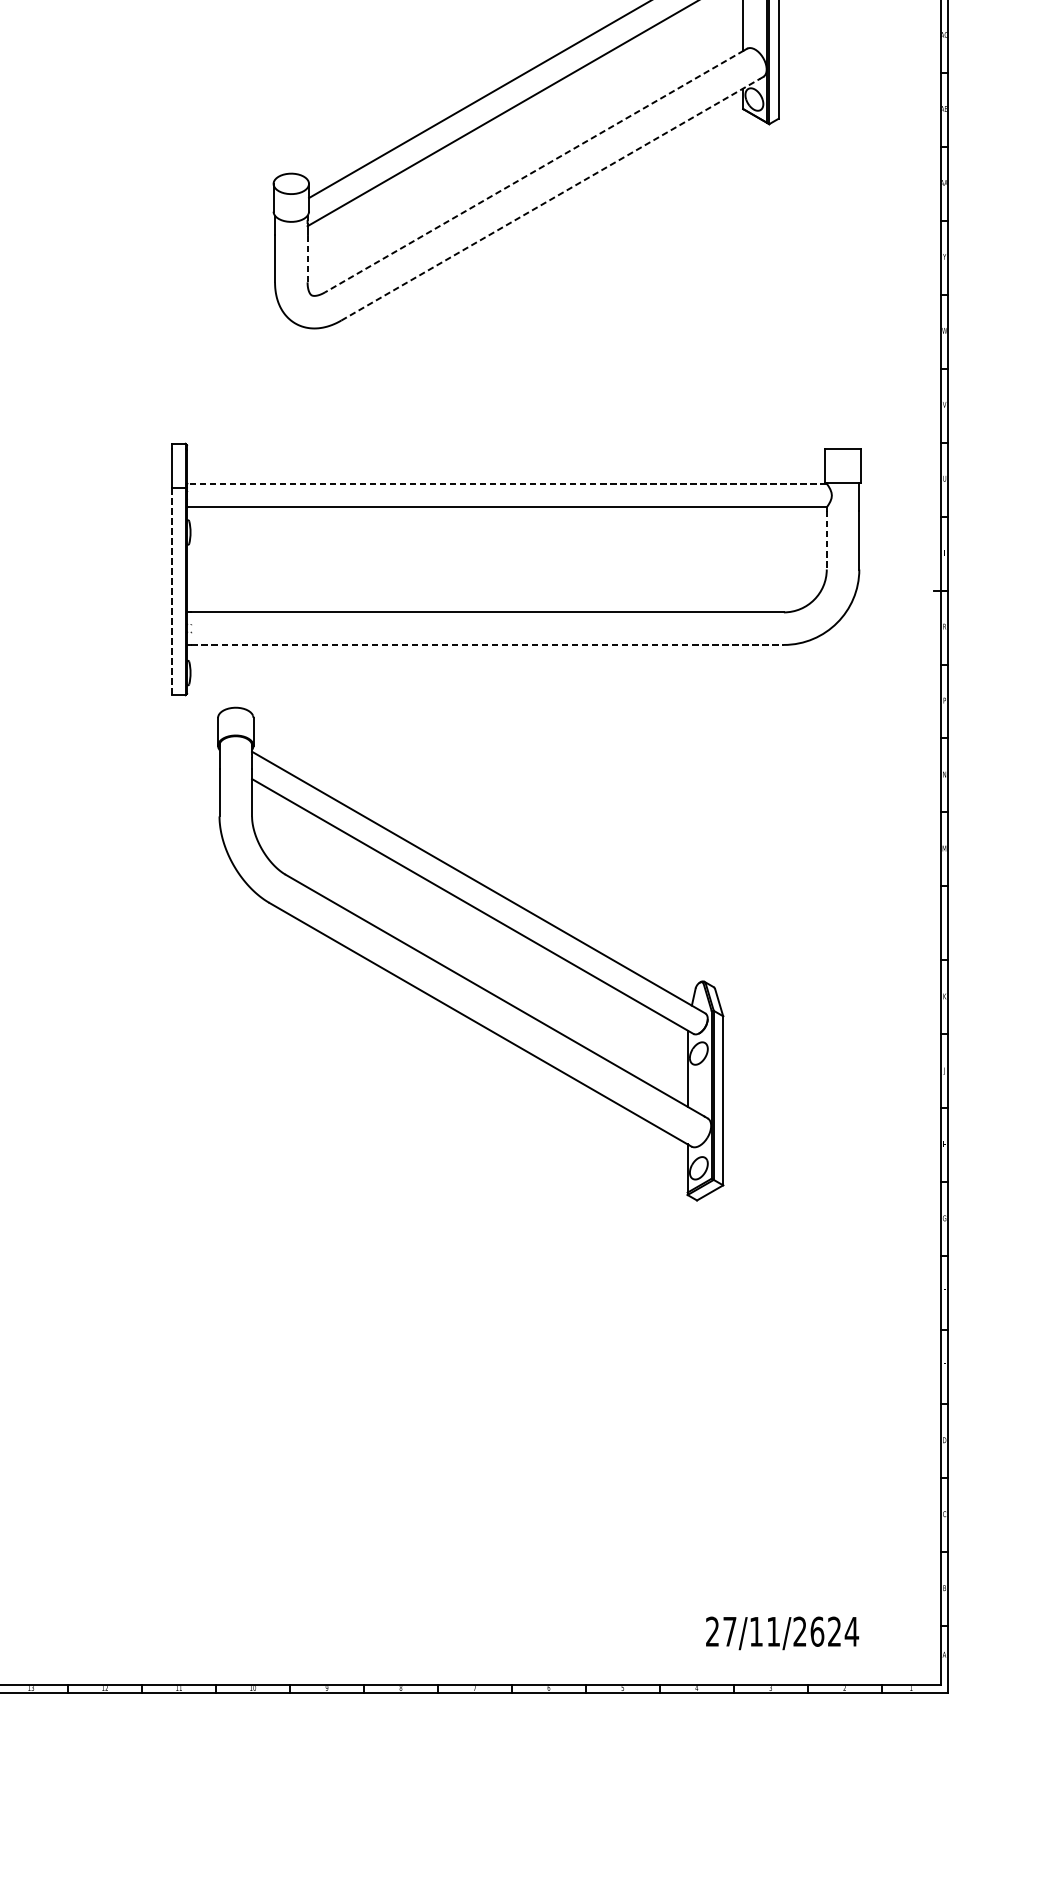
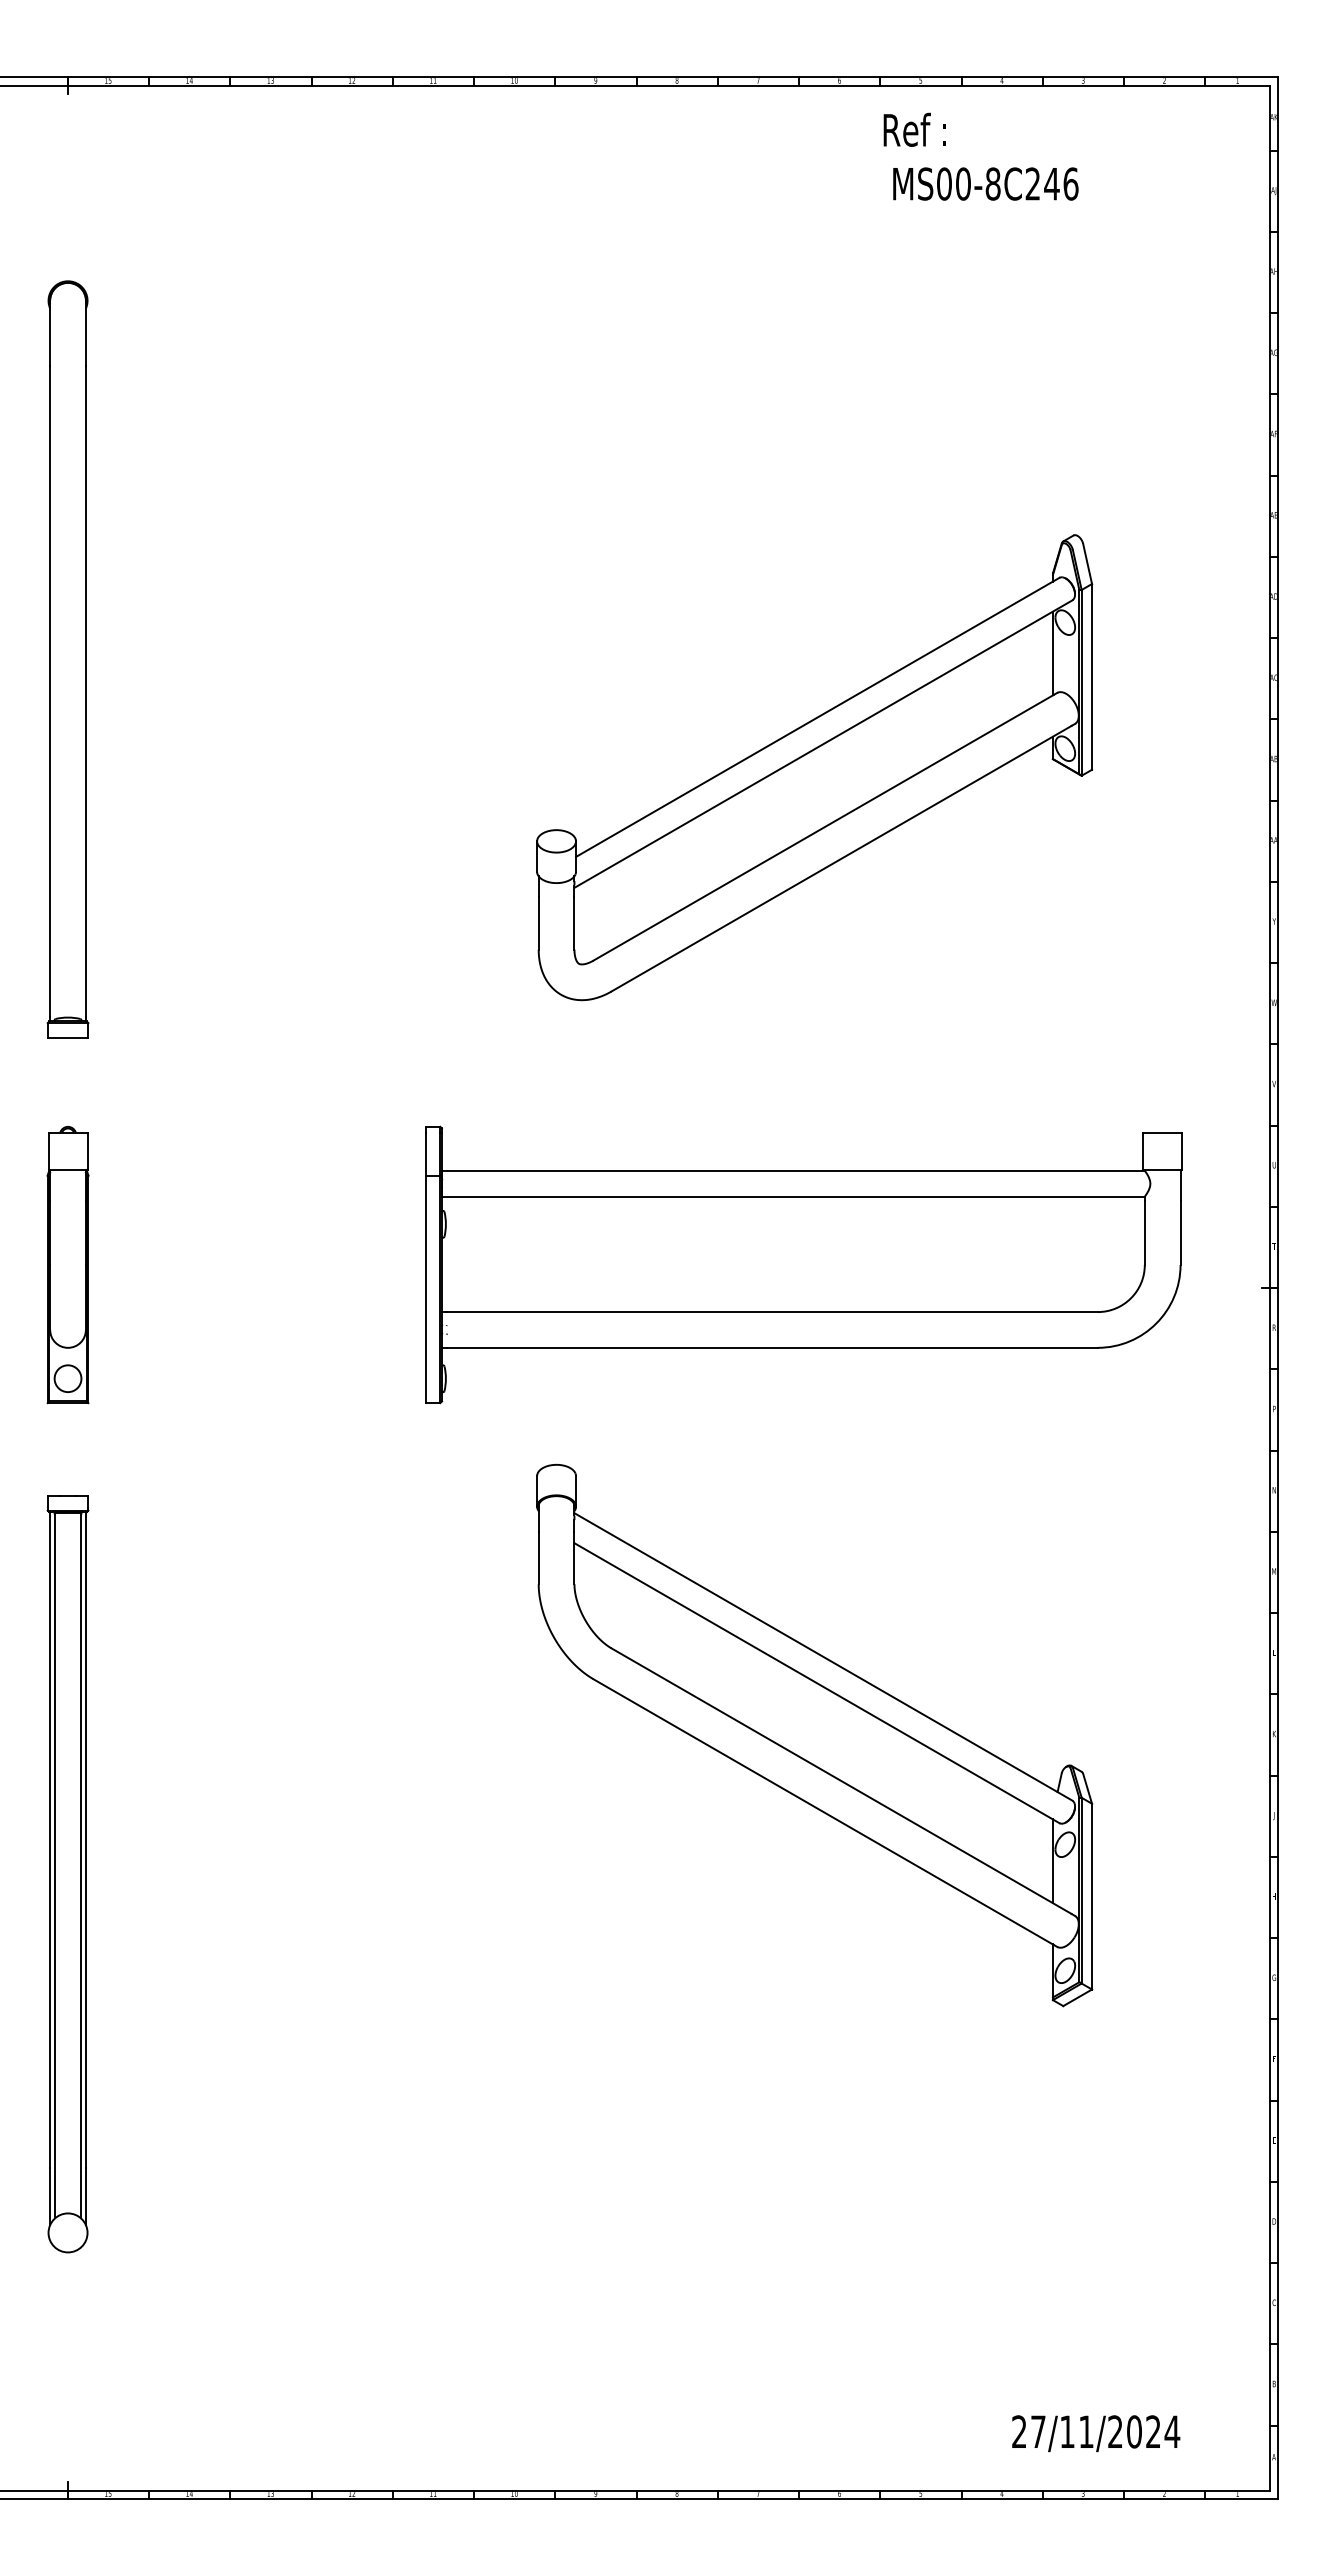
line: (534, 171) -> (823, 827), dashed -> solid
line: (550, 199) -> (841, 858), dashed -> solid
line: (307, 257) -> (574, 922), dashed -> solid
line: (506, 483) -> (793, 1170), dashed -> solid
line: (826, 540) -> (1144, 1233), dashed -> solid
line: (171, 591) -> (425, 1289), dashed -> solid
line: (487, 644) -> (772, 1347), dashed -> solid
part: (470, 954) -> (814, 1735), moved
text: (817, 1631) -> (1134, 2431), 27/11/2624 -> 27/11/2024

